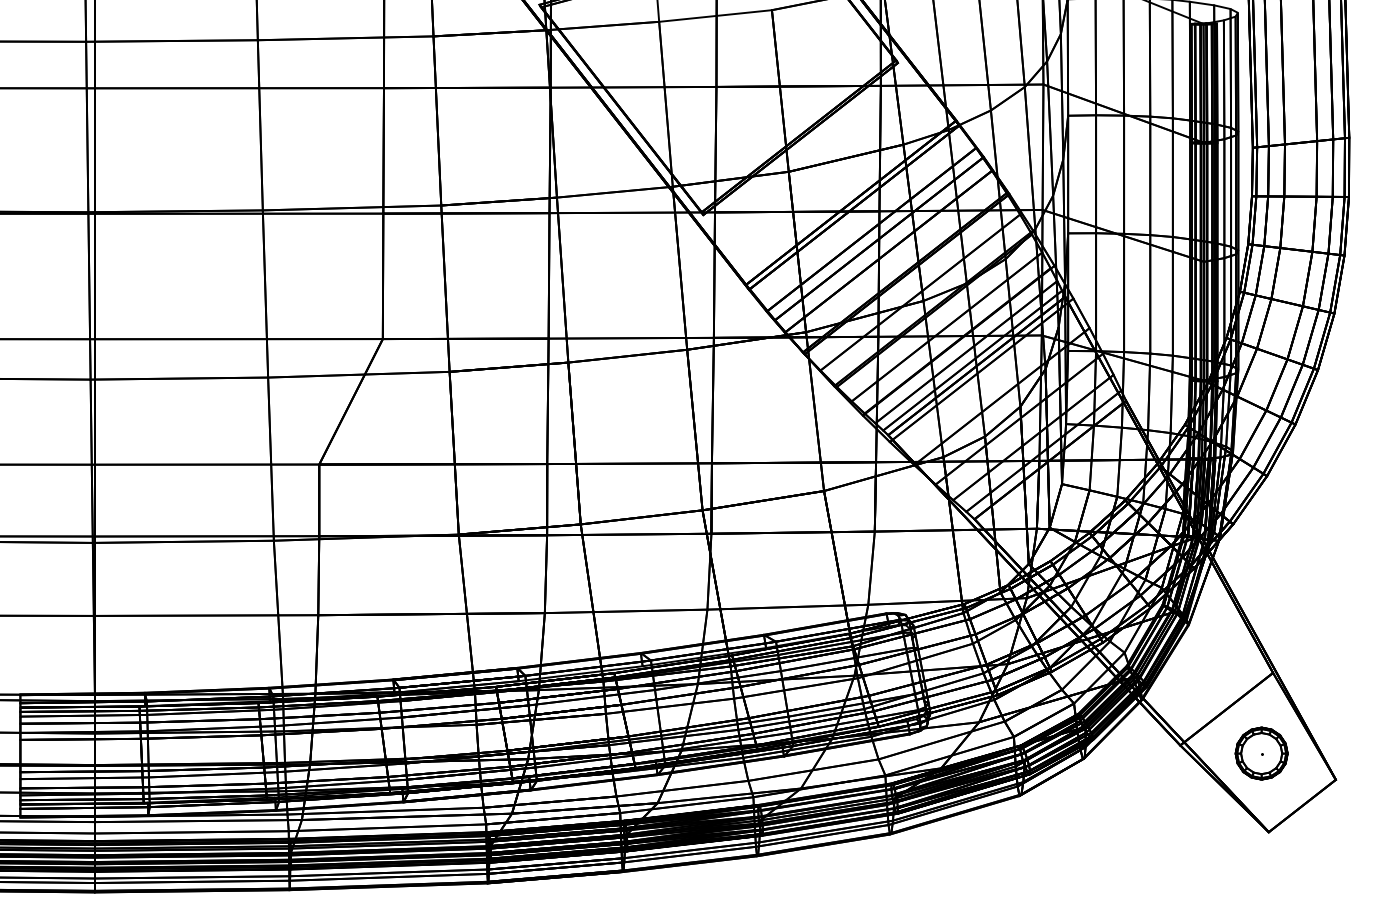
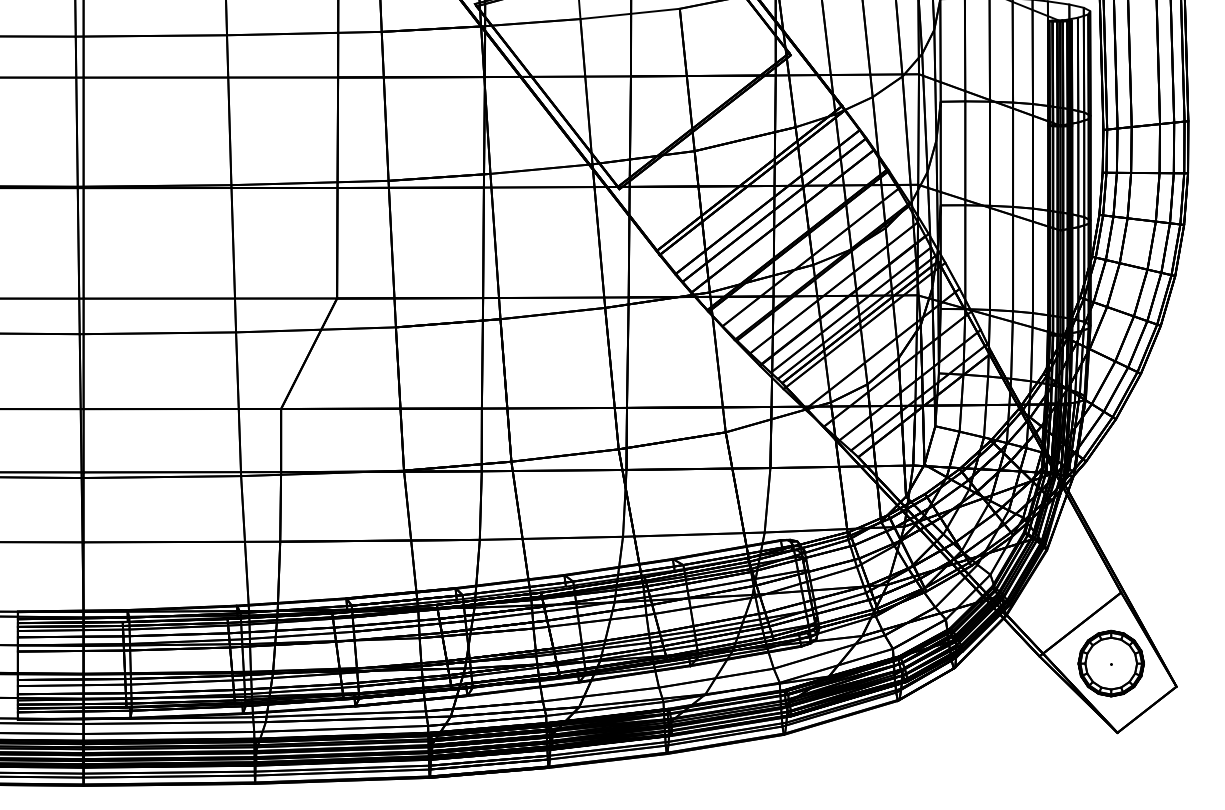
part: (1261, 753) -> (1111, 663), size x1.43

